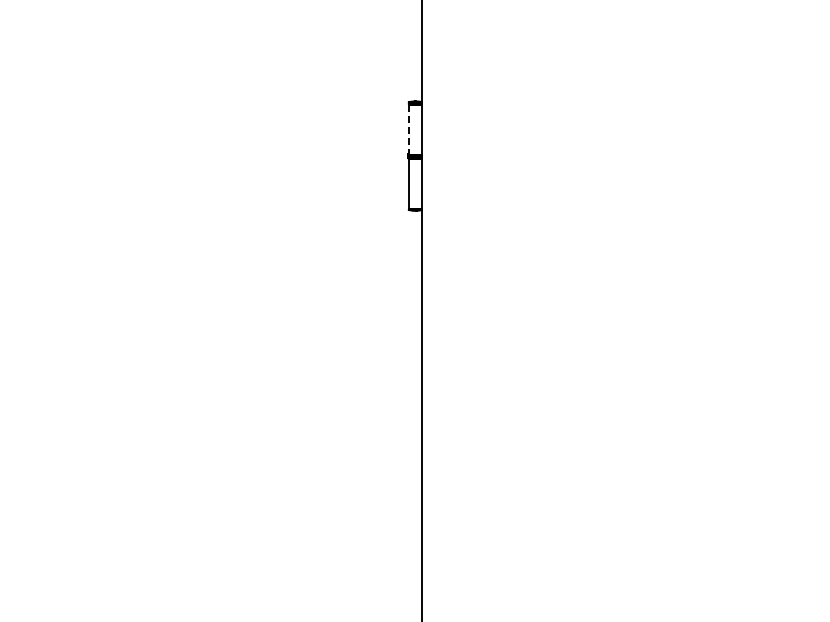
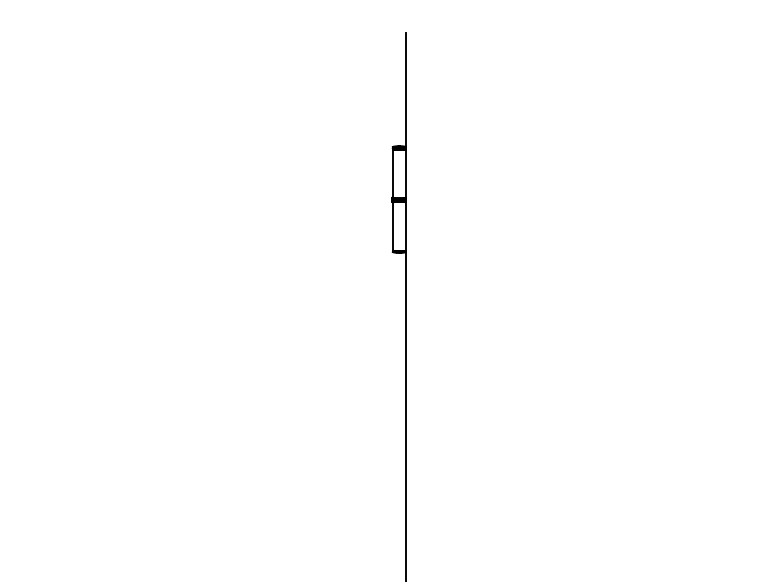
line: (408, 129) -> (392, 173), dashed -> solid

